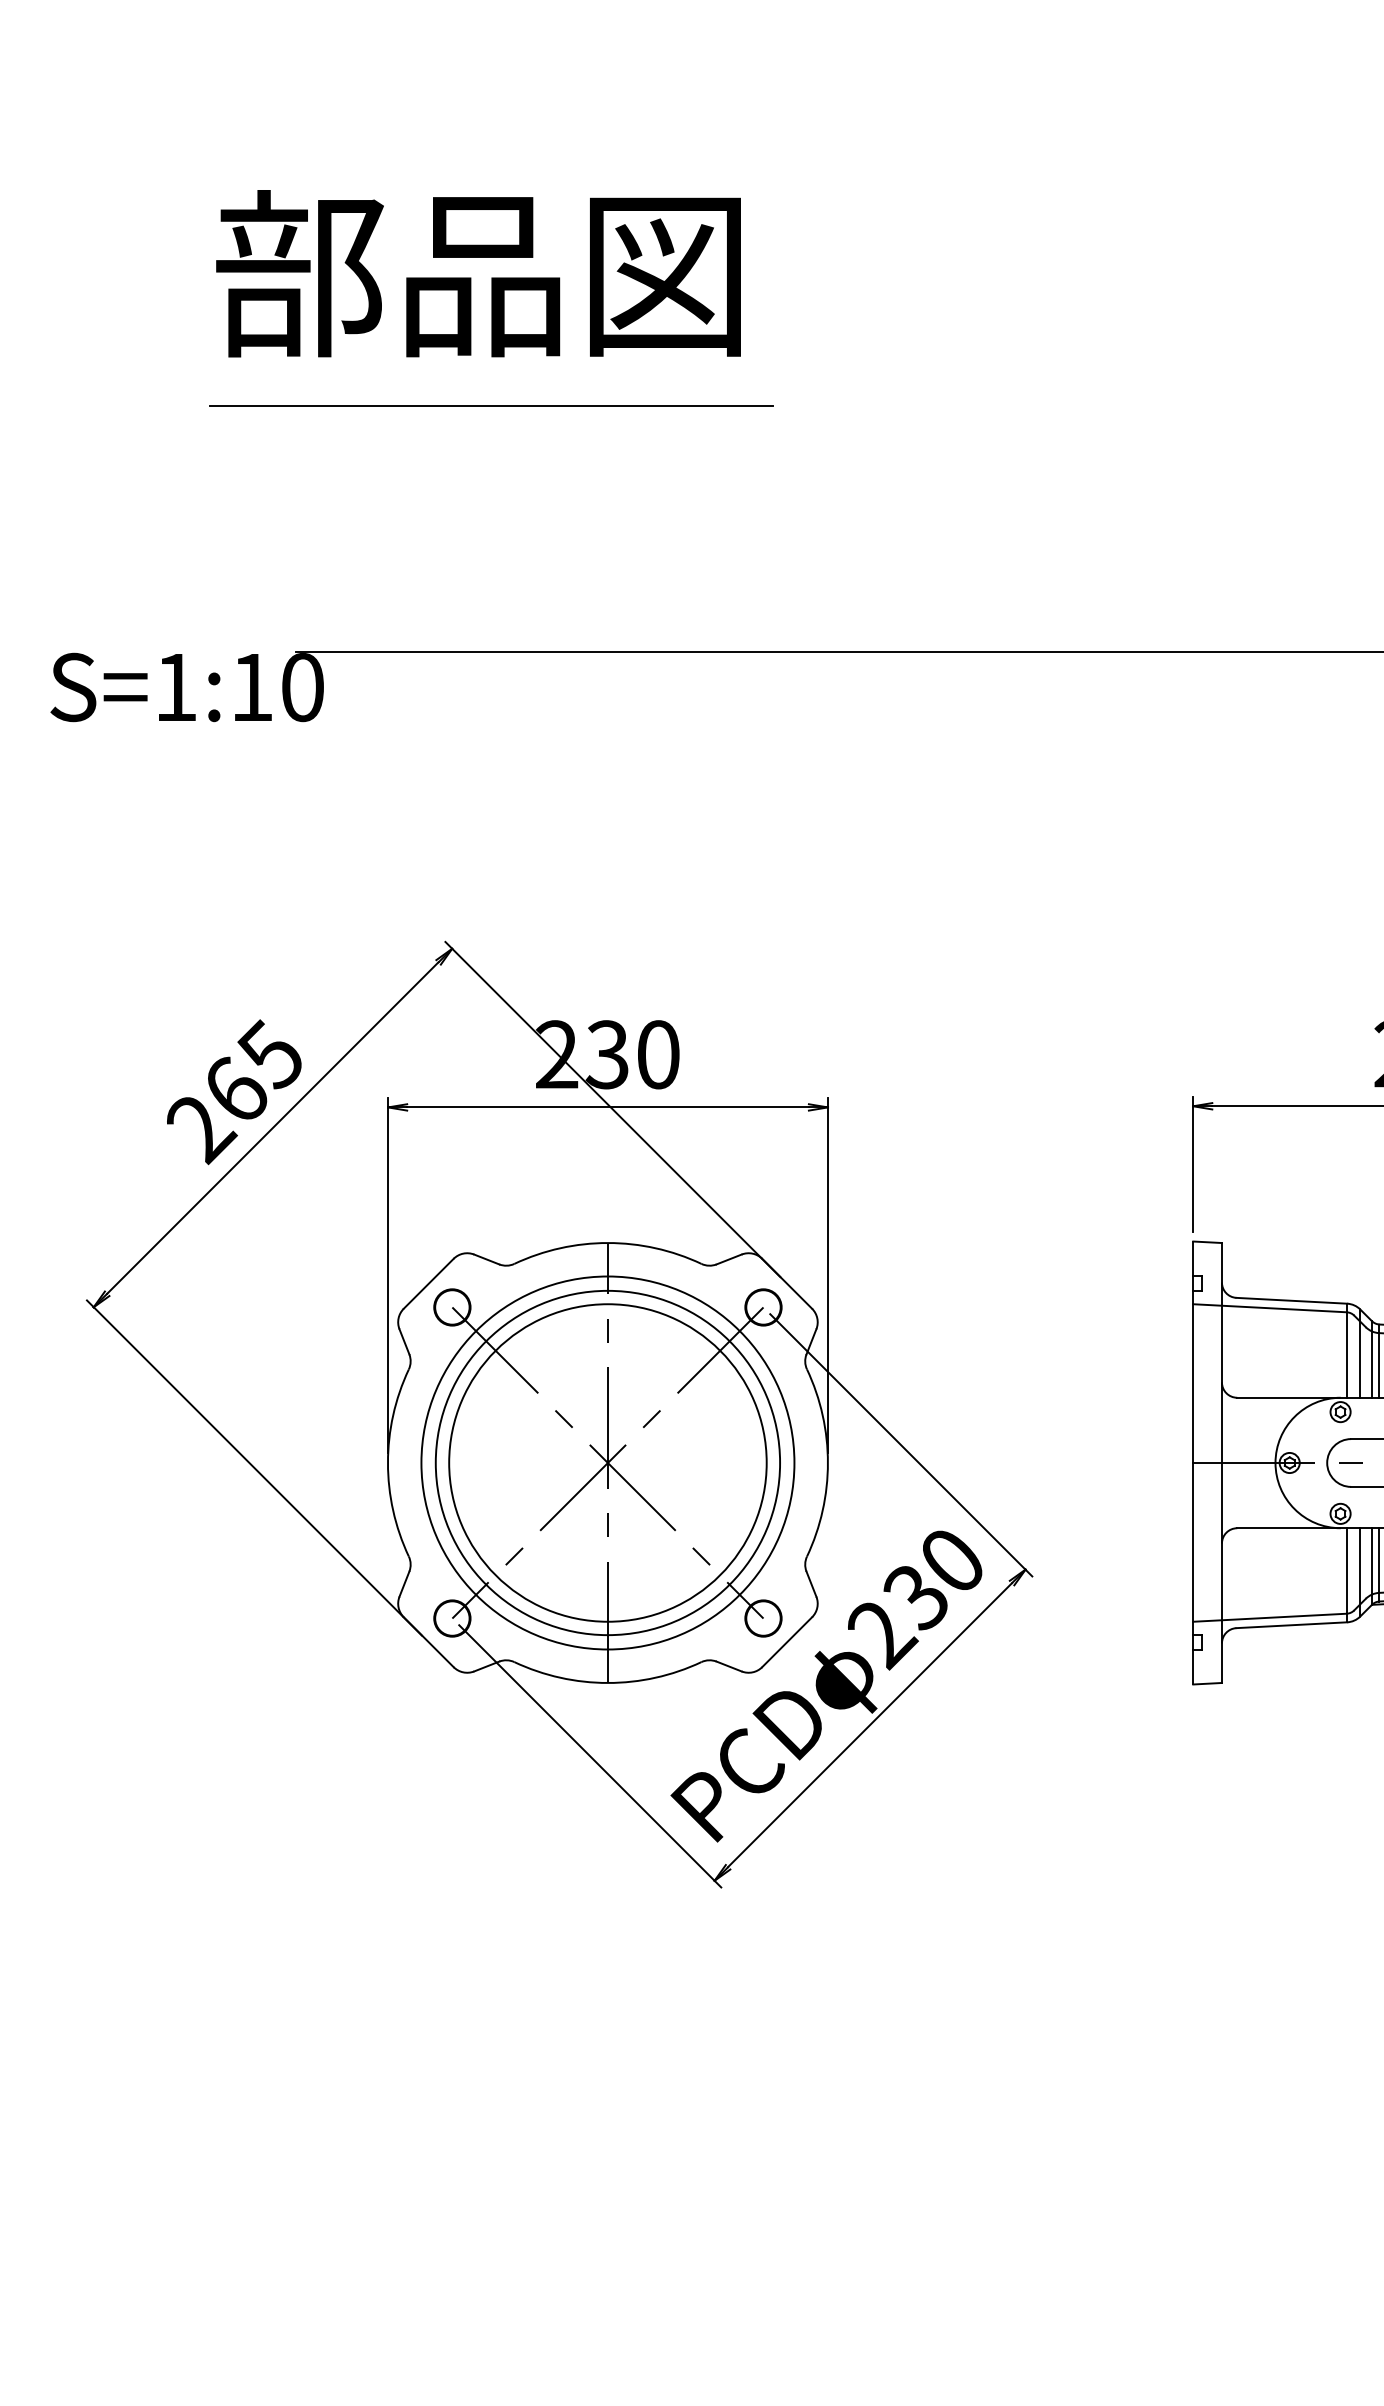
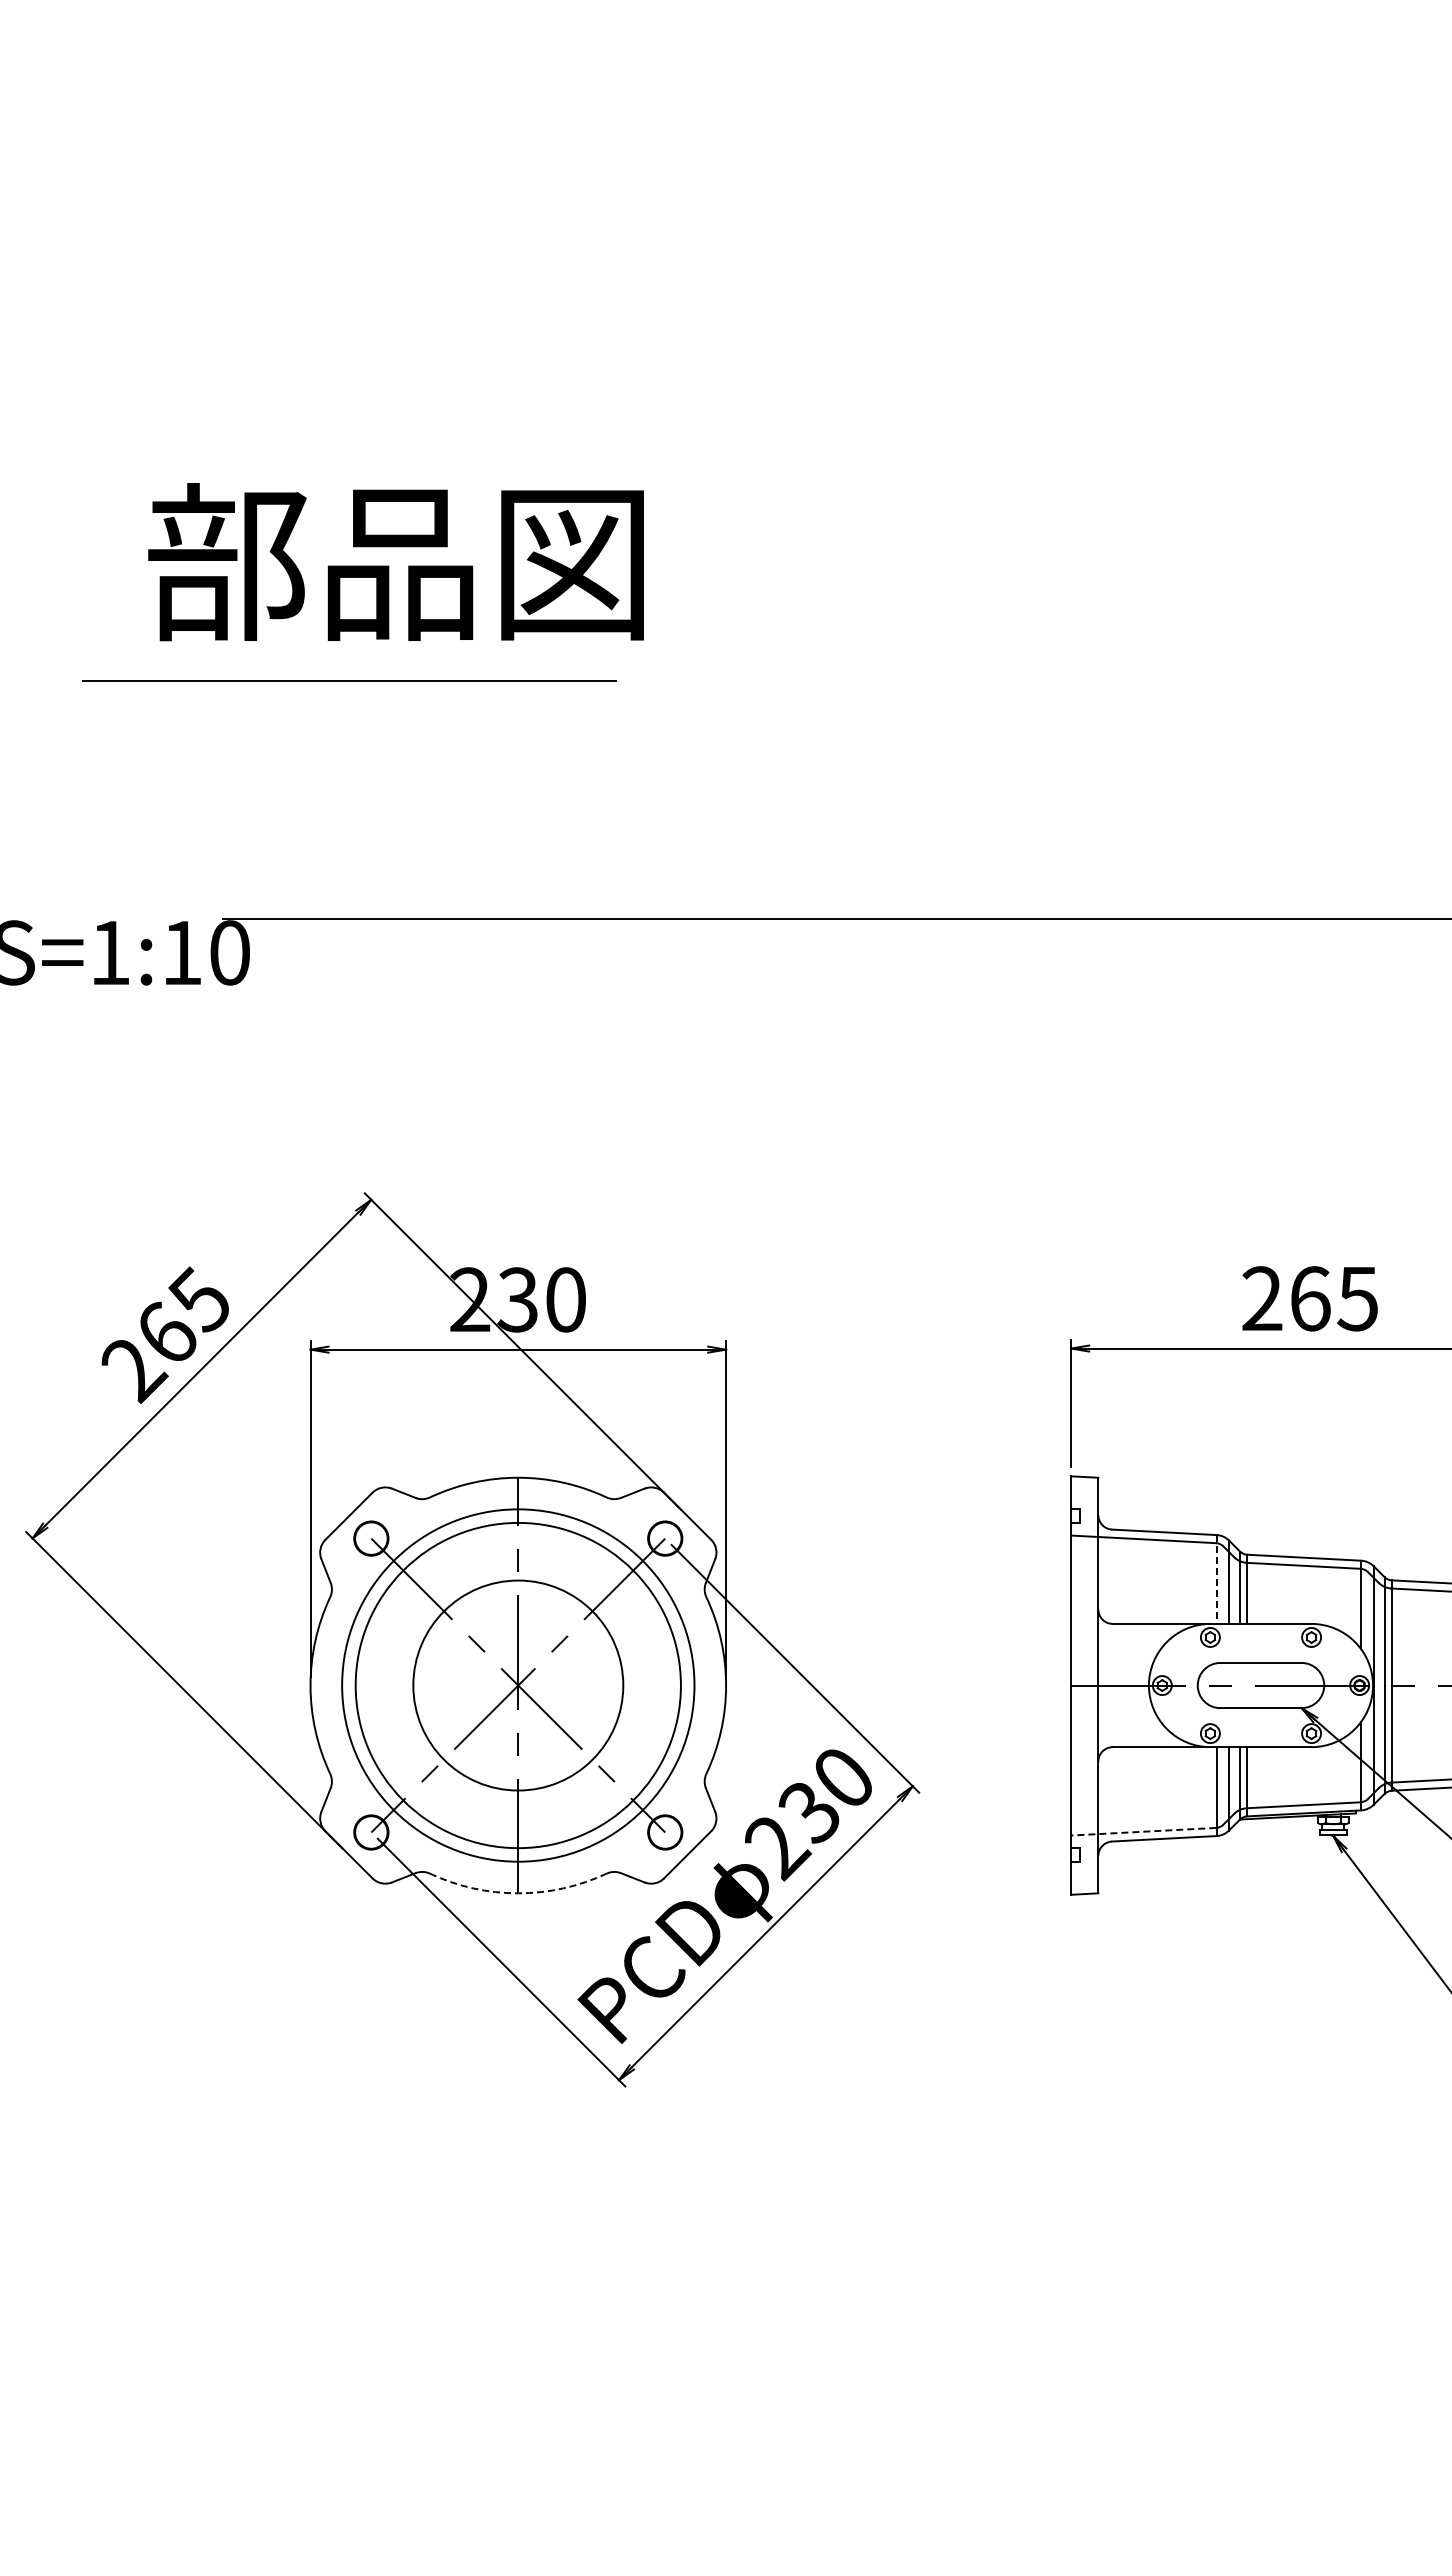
line: (491, 406) -> (349, 680), moved
line: (1347, 1351) -> (1216, 1580), solid -> dashed
circle: (608, 1462) -> (518, 1685), size x0.7
line: (1269, 1617) -> (1143, 1831), solid -> dashed
arc: (608, 1683) -> (518, 1893), solid -> dashed

